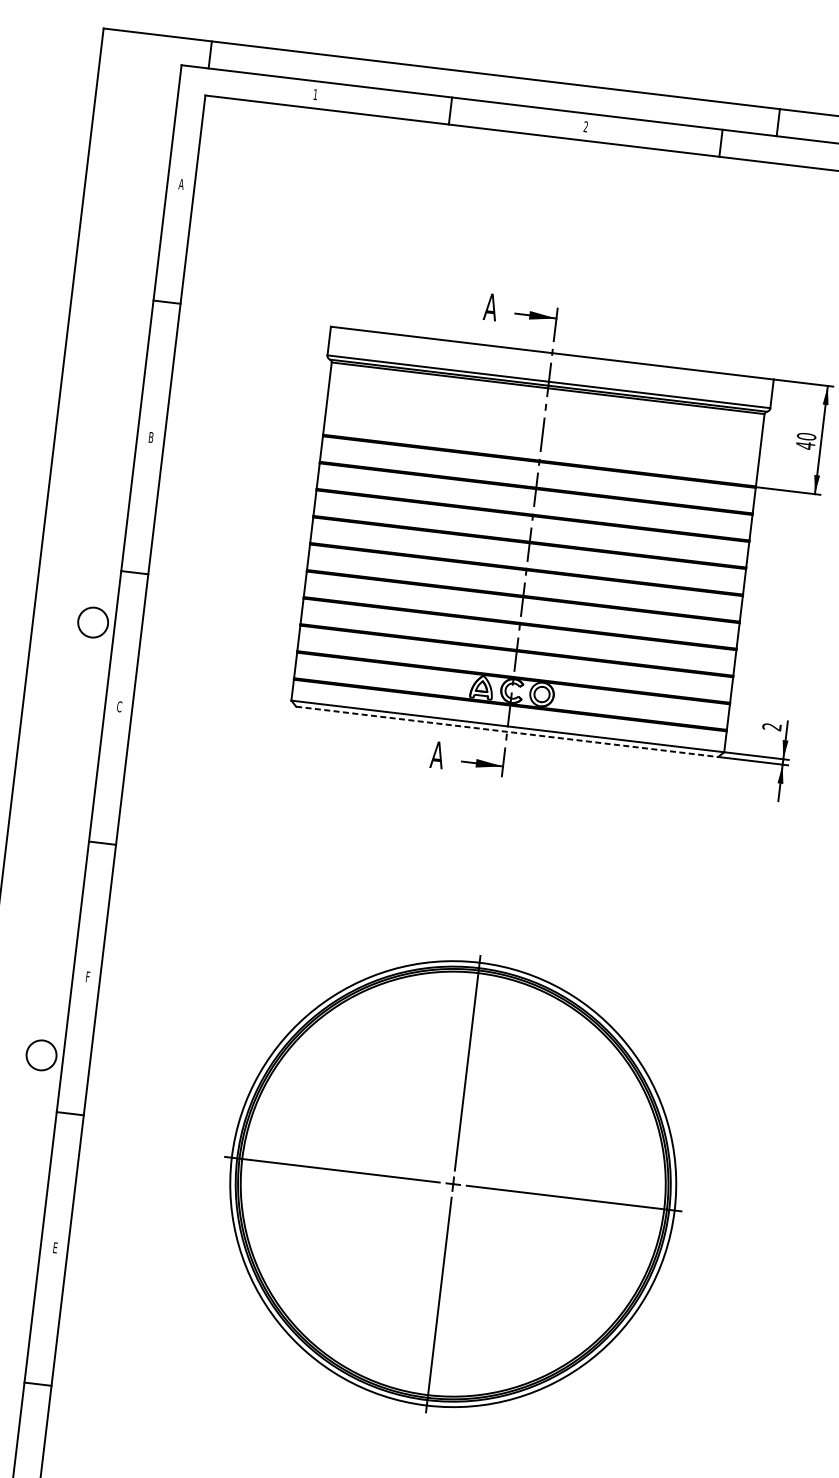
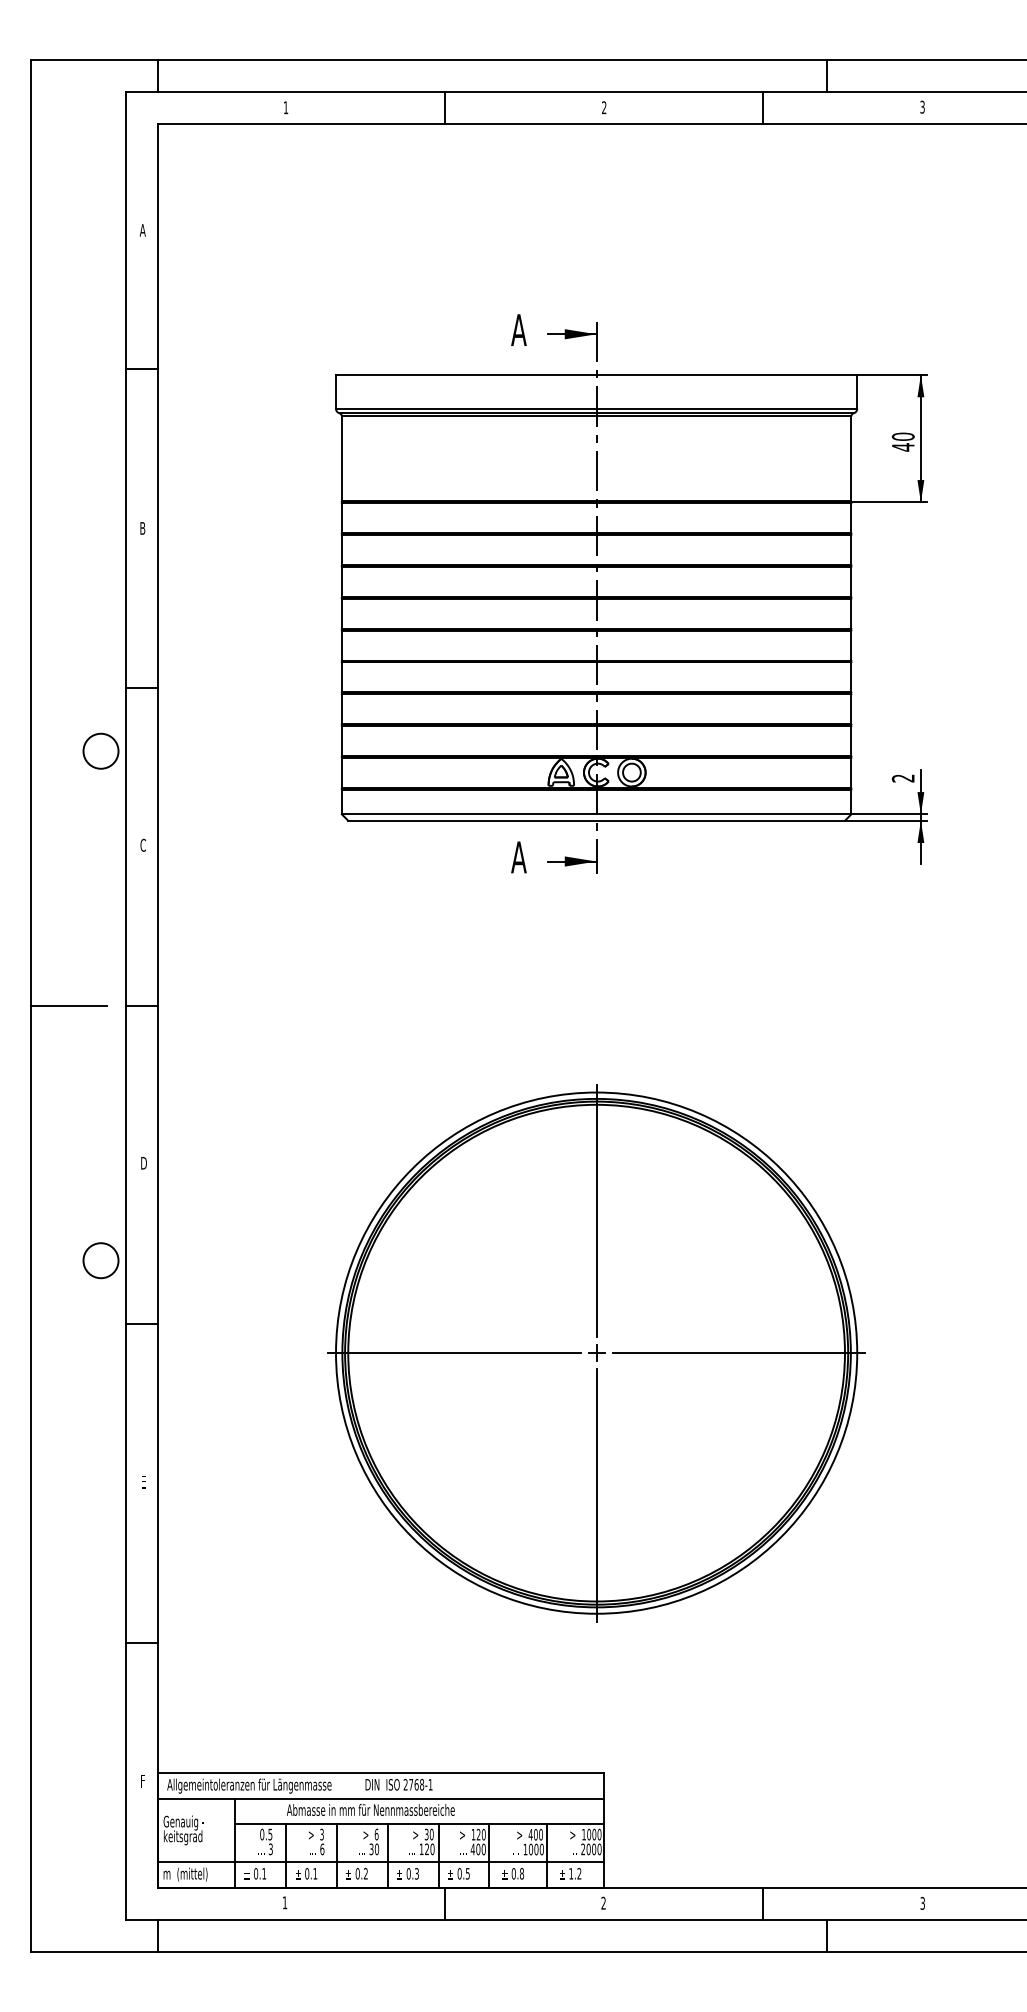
line: (507, 731) -> (597, 820), dashed -> solid
line: (39, 836) -> (68, 1006), added
text: (87, 977) -> (143, 1163), F -> D

